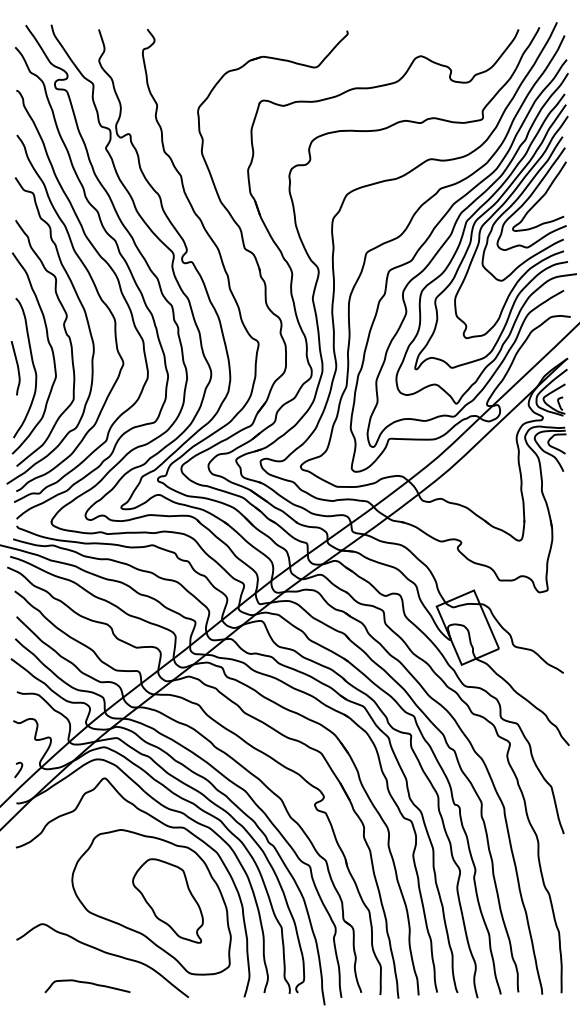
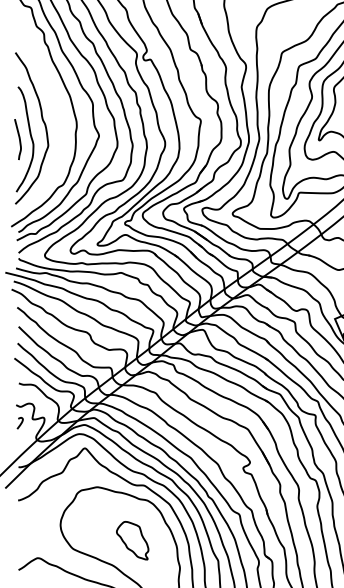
curve: (65, 334) -> (55, 114), removed
curve: (19, 769) -> (20, 422), moved
part: (167, 900) -> (132, 540), size x0.6

